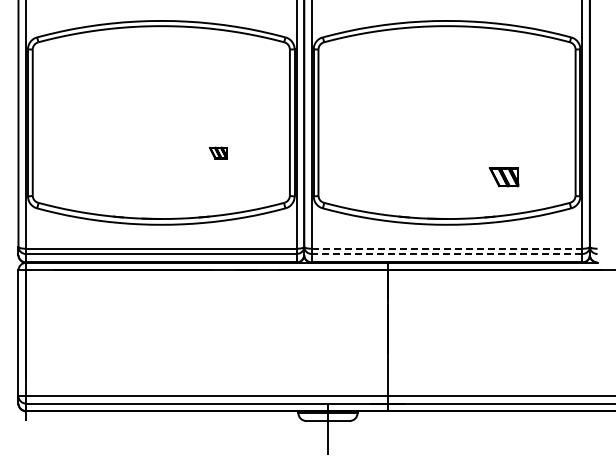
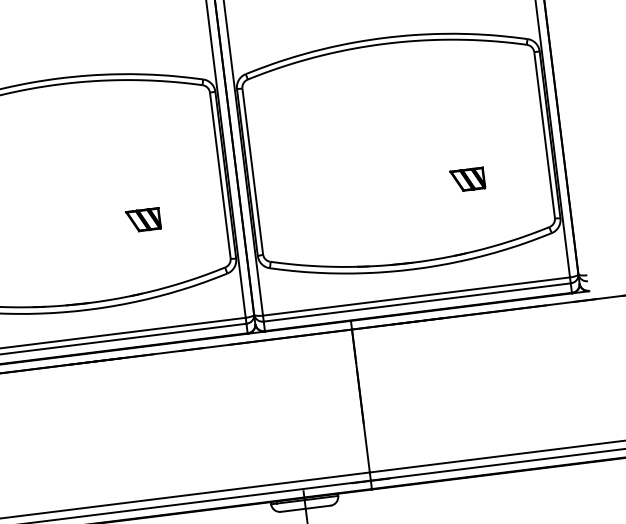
part: (218, 153) -> (143, 220), size x1.67
part: (504, 177) -> (468, 180), moved
line: (447, 248) -> (417, 296), dashed -> solid
line: (446, 254) -> (416, 303), dashed -> solid

